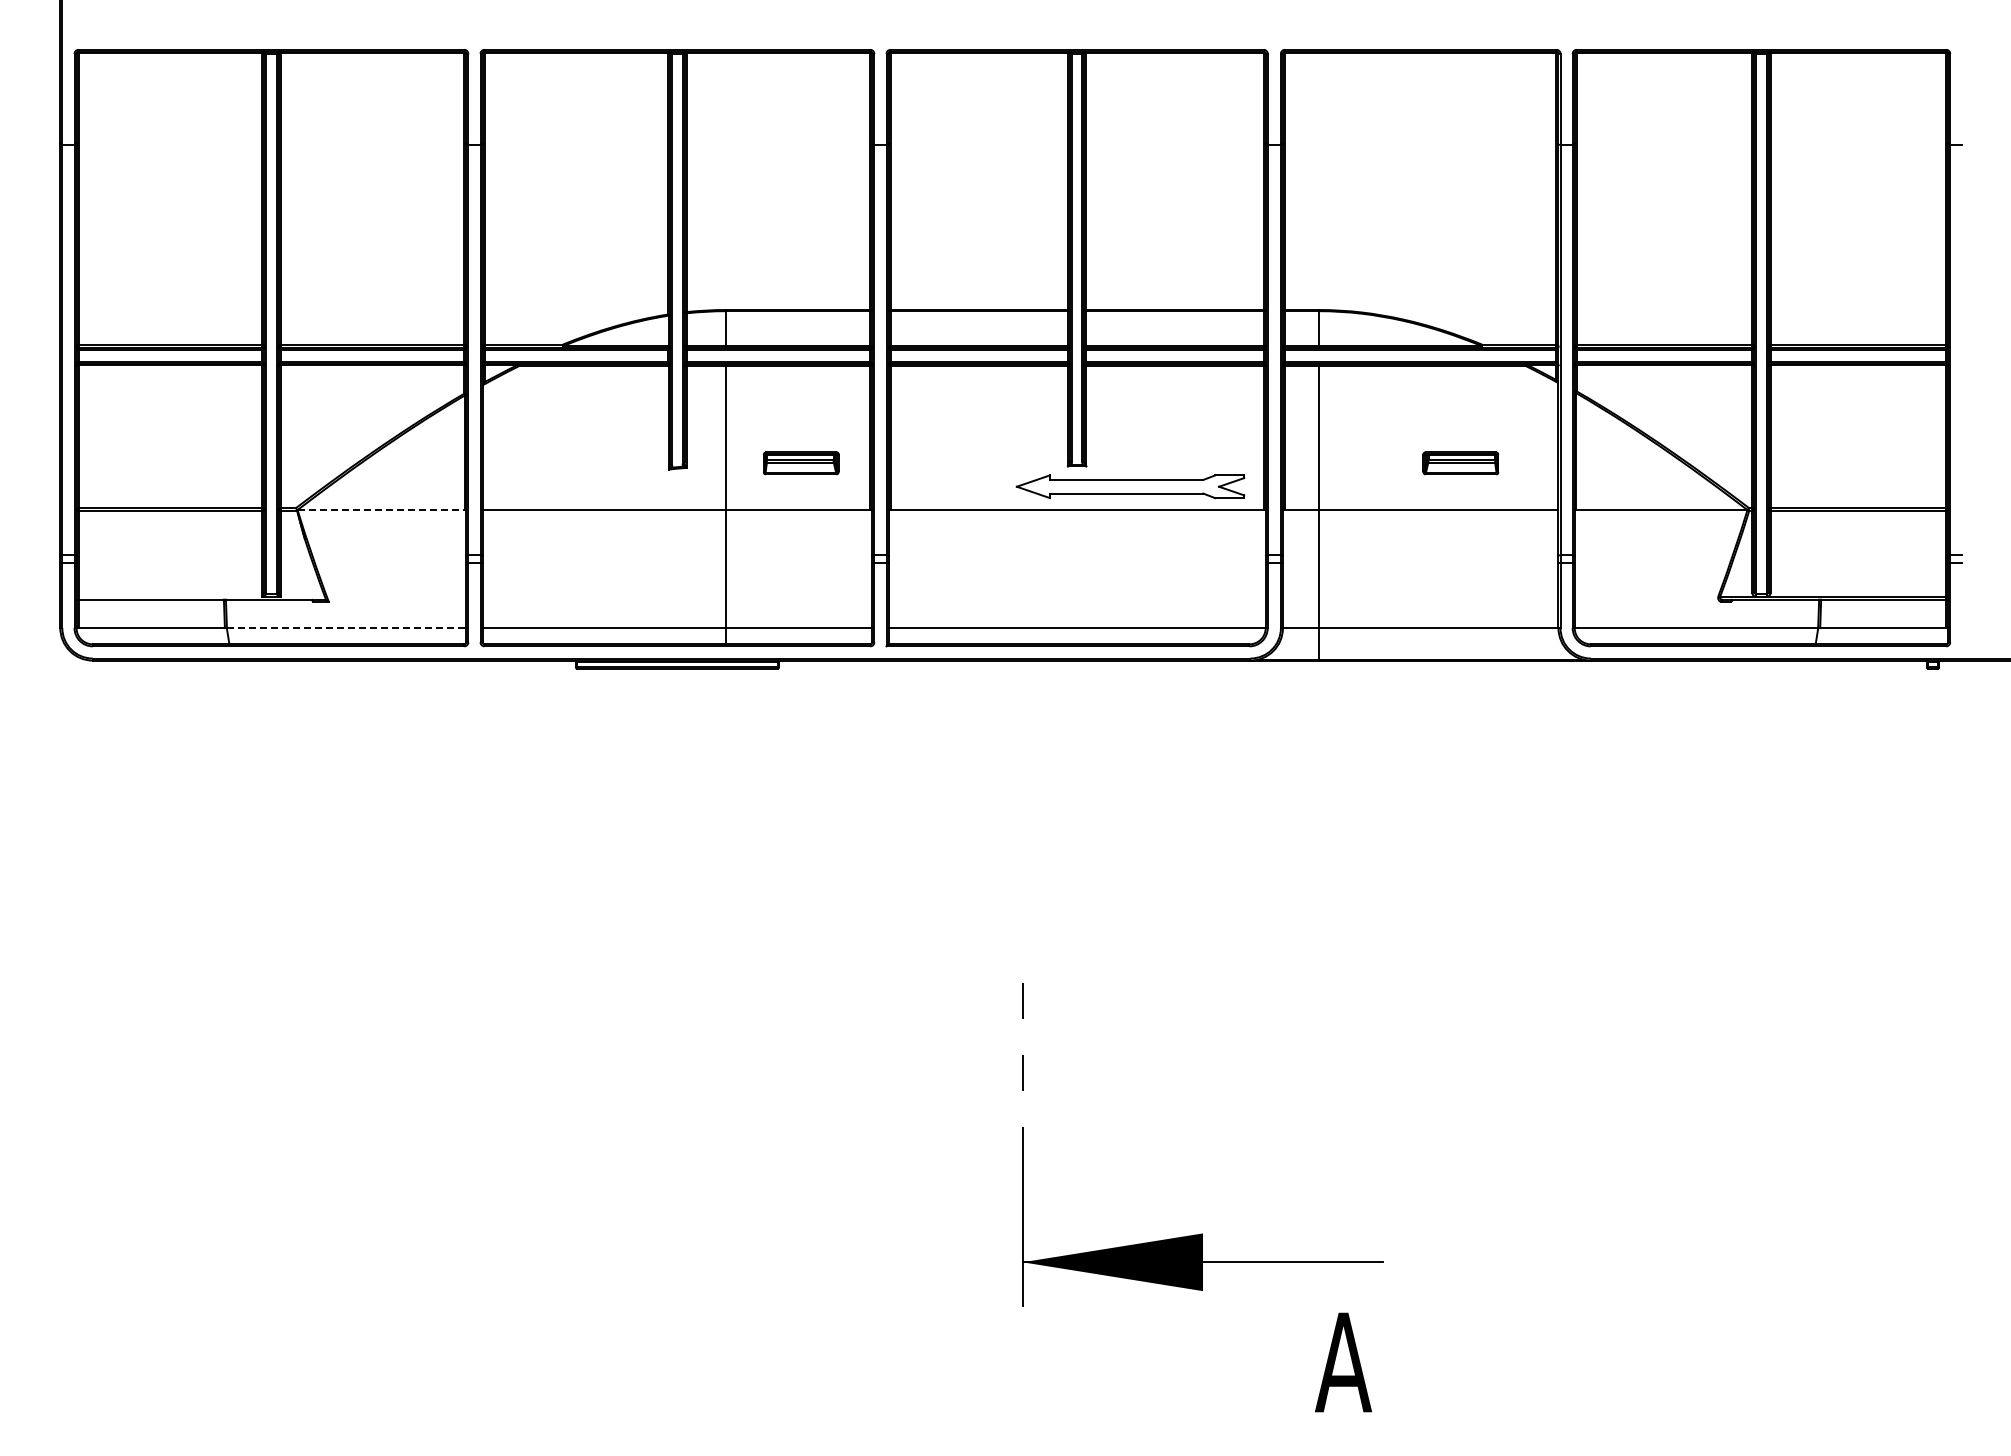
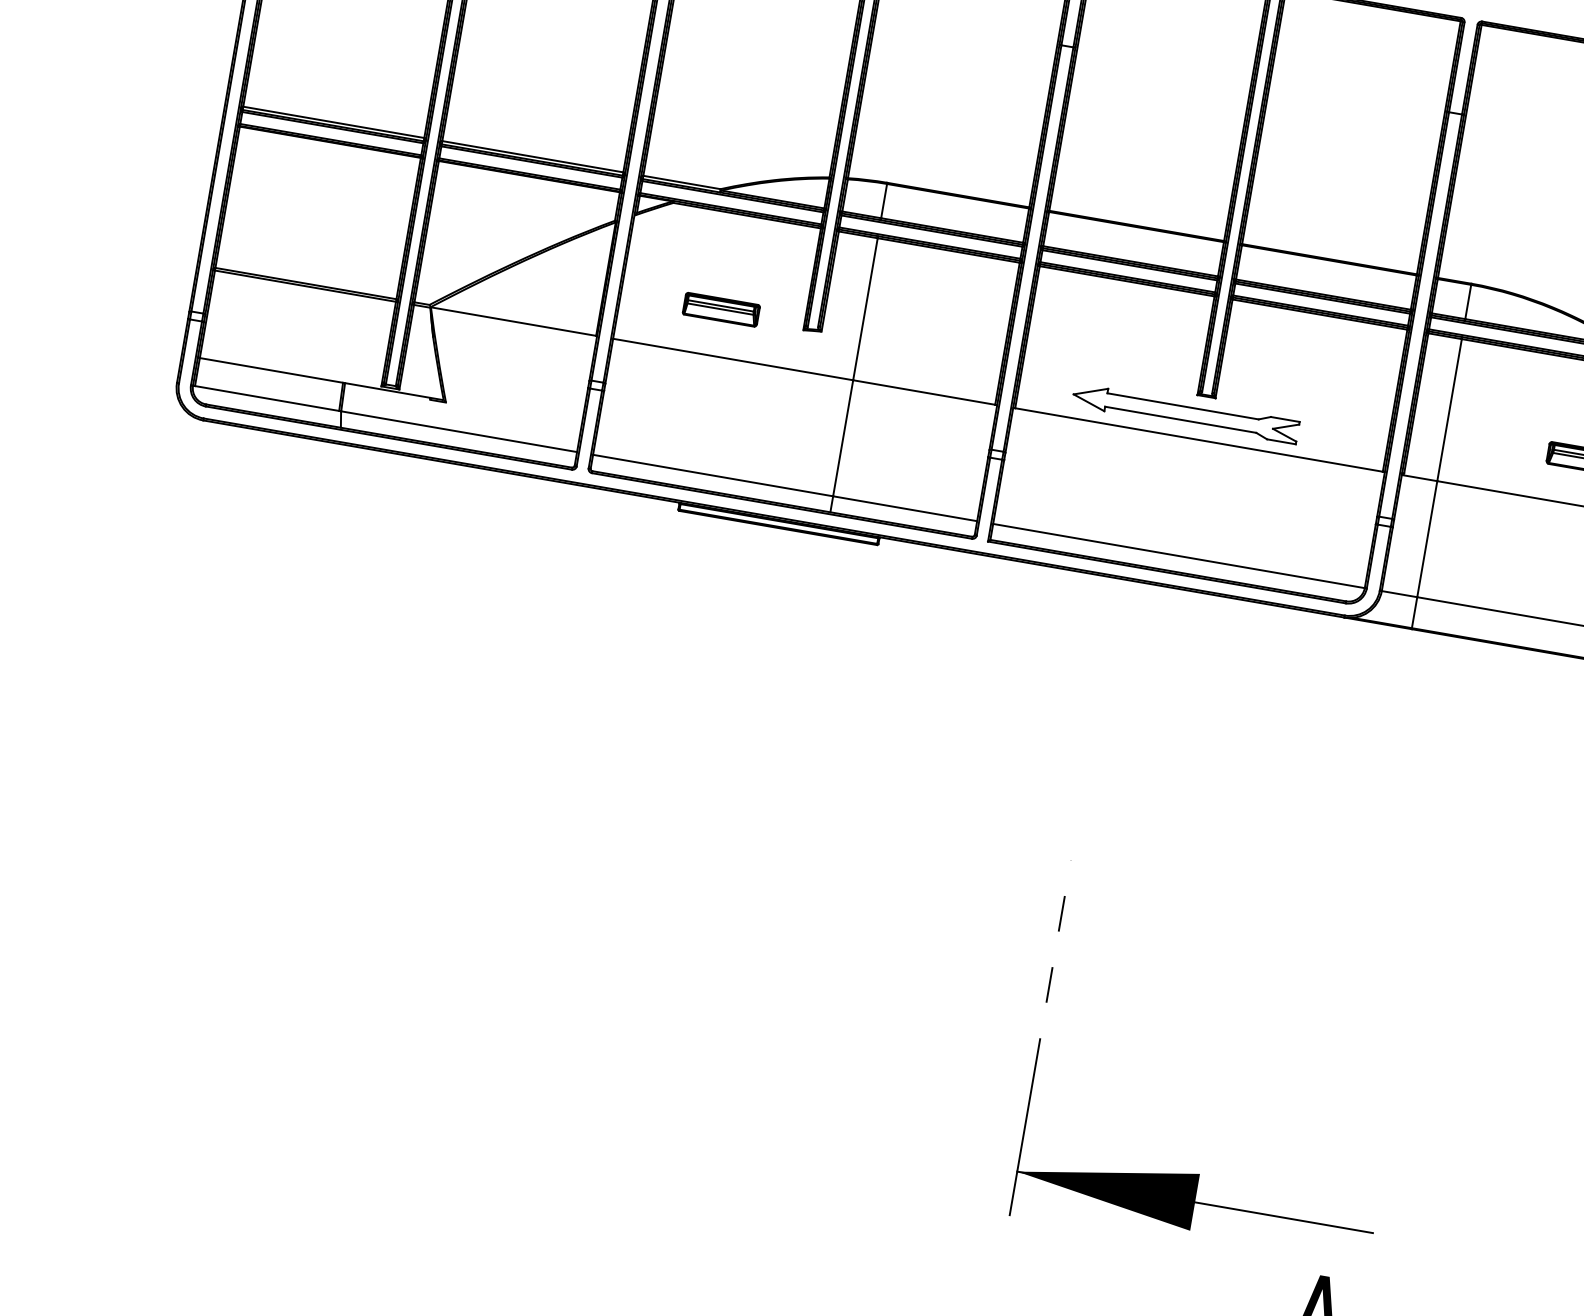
part: (801, 463) -> (721, 309), moved
part: (1130, 486) -> (1185, 413), moved
line: (381, 510) -> (513, 321), dashed -> solid
line: (346, 628) -> (458, 432), dashed -> solid

